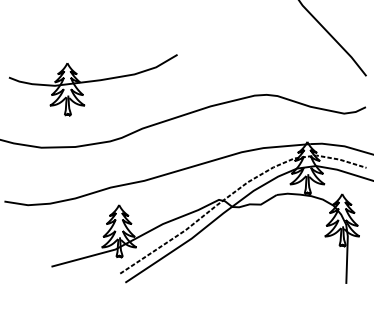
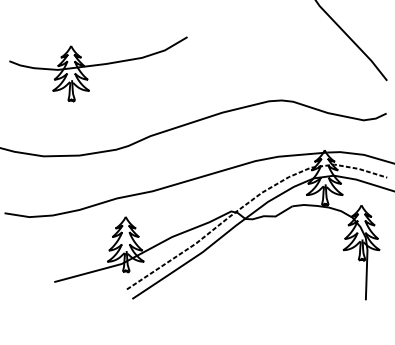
part: (93, 85) -> (98, 69), moved

